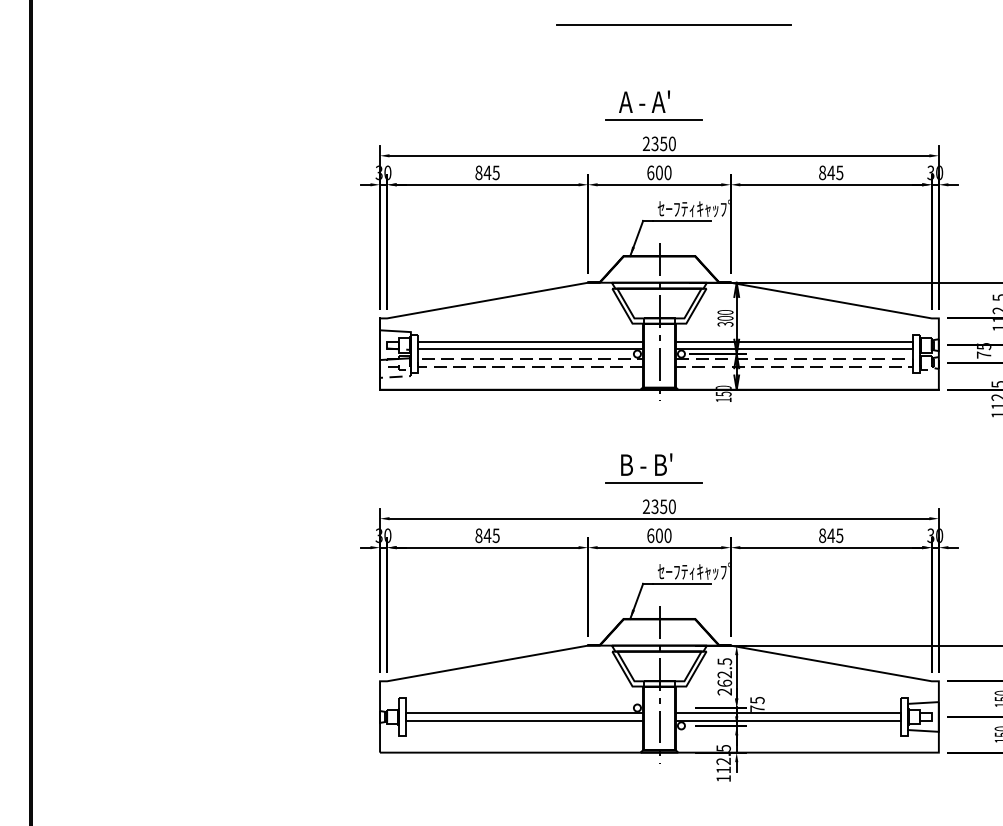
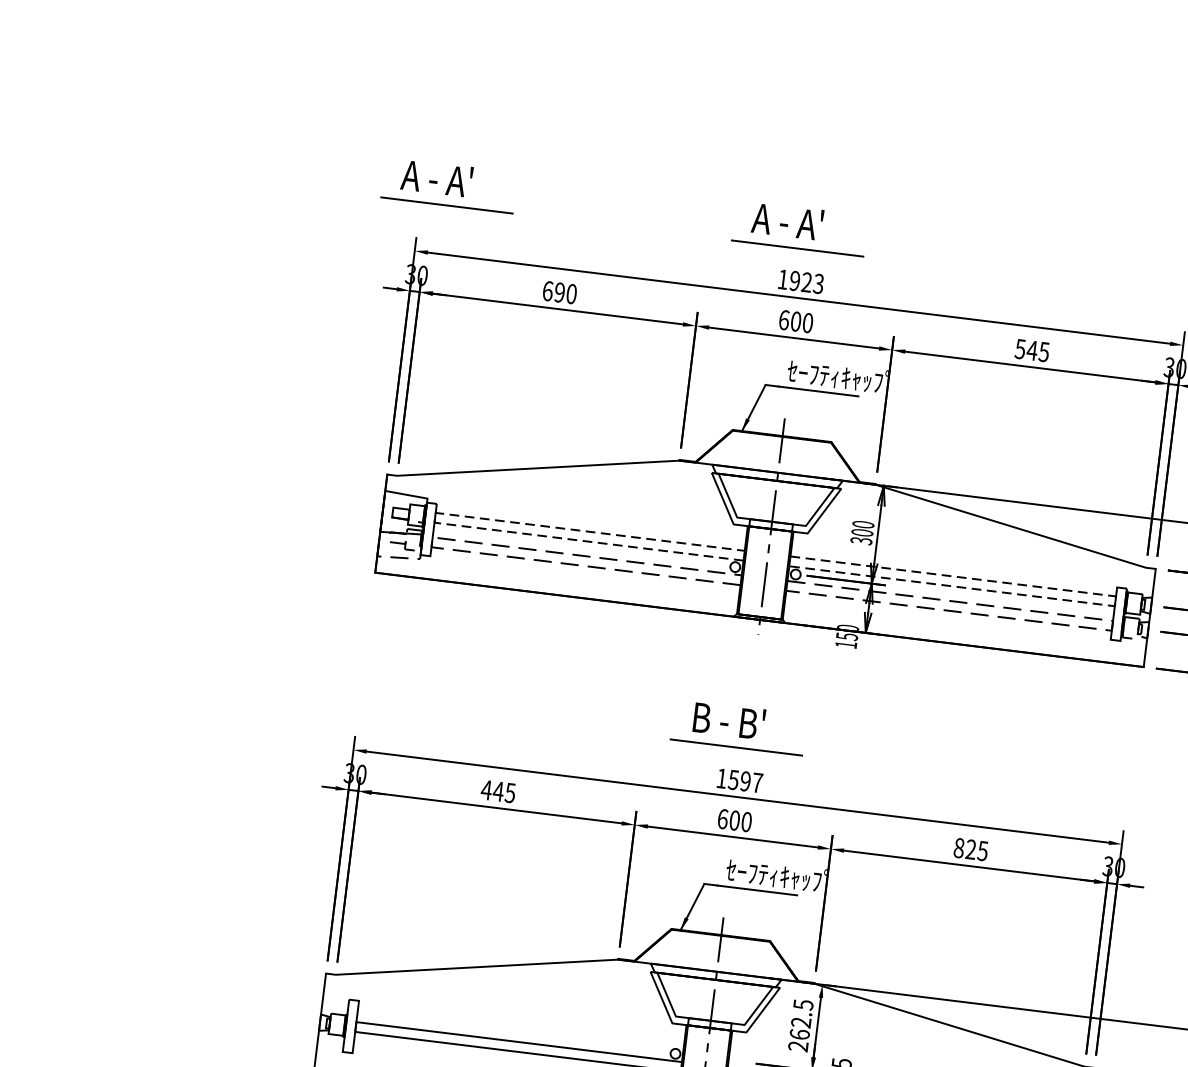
line: (673, 25) -> (840, 121), removed
part: (398, 105) -> (448, 184), added
text: (658, 143) -> (799, 281), 2350 -> 1923
text: (487, 172) -> (559, 292), 845 -> 690
text: (822, 172) -> (1020, 348), 845 -> 545
line: (418, 345) -> (435, 518), solid -> dashed
line: (912, 345) -> (1114, 601), solid -> dashed
text: (658, 506) -> (738, 780), 2350 -> 1597
text: (478, 535) -> (486, 789), 845 -> 445
text: (831, 535) -> (971, 849), 845 -> 825

